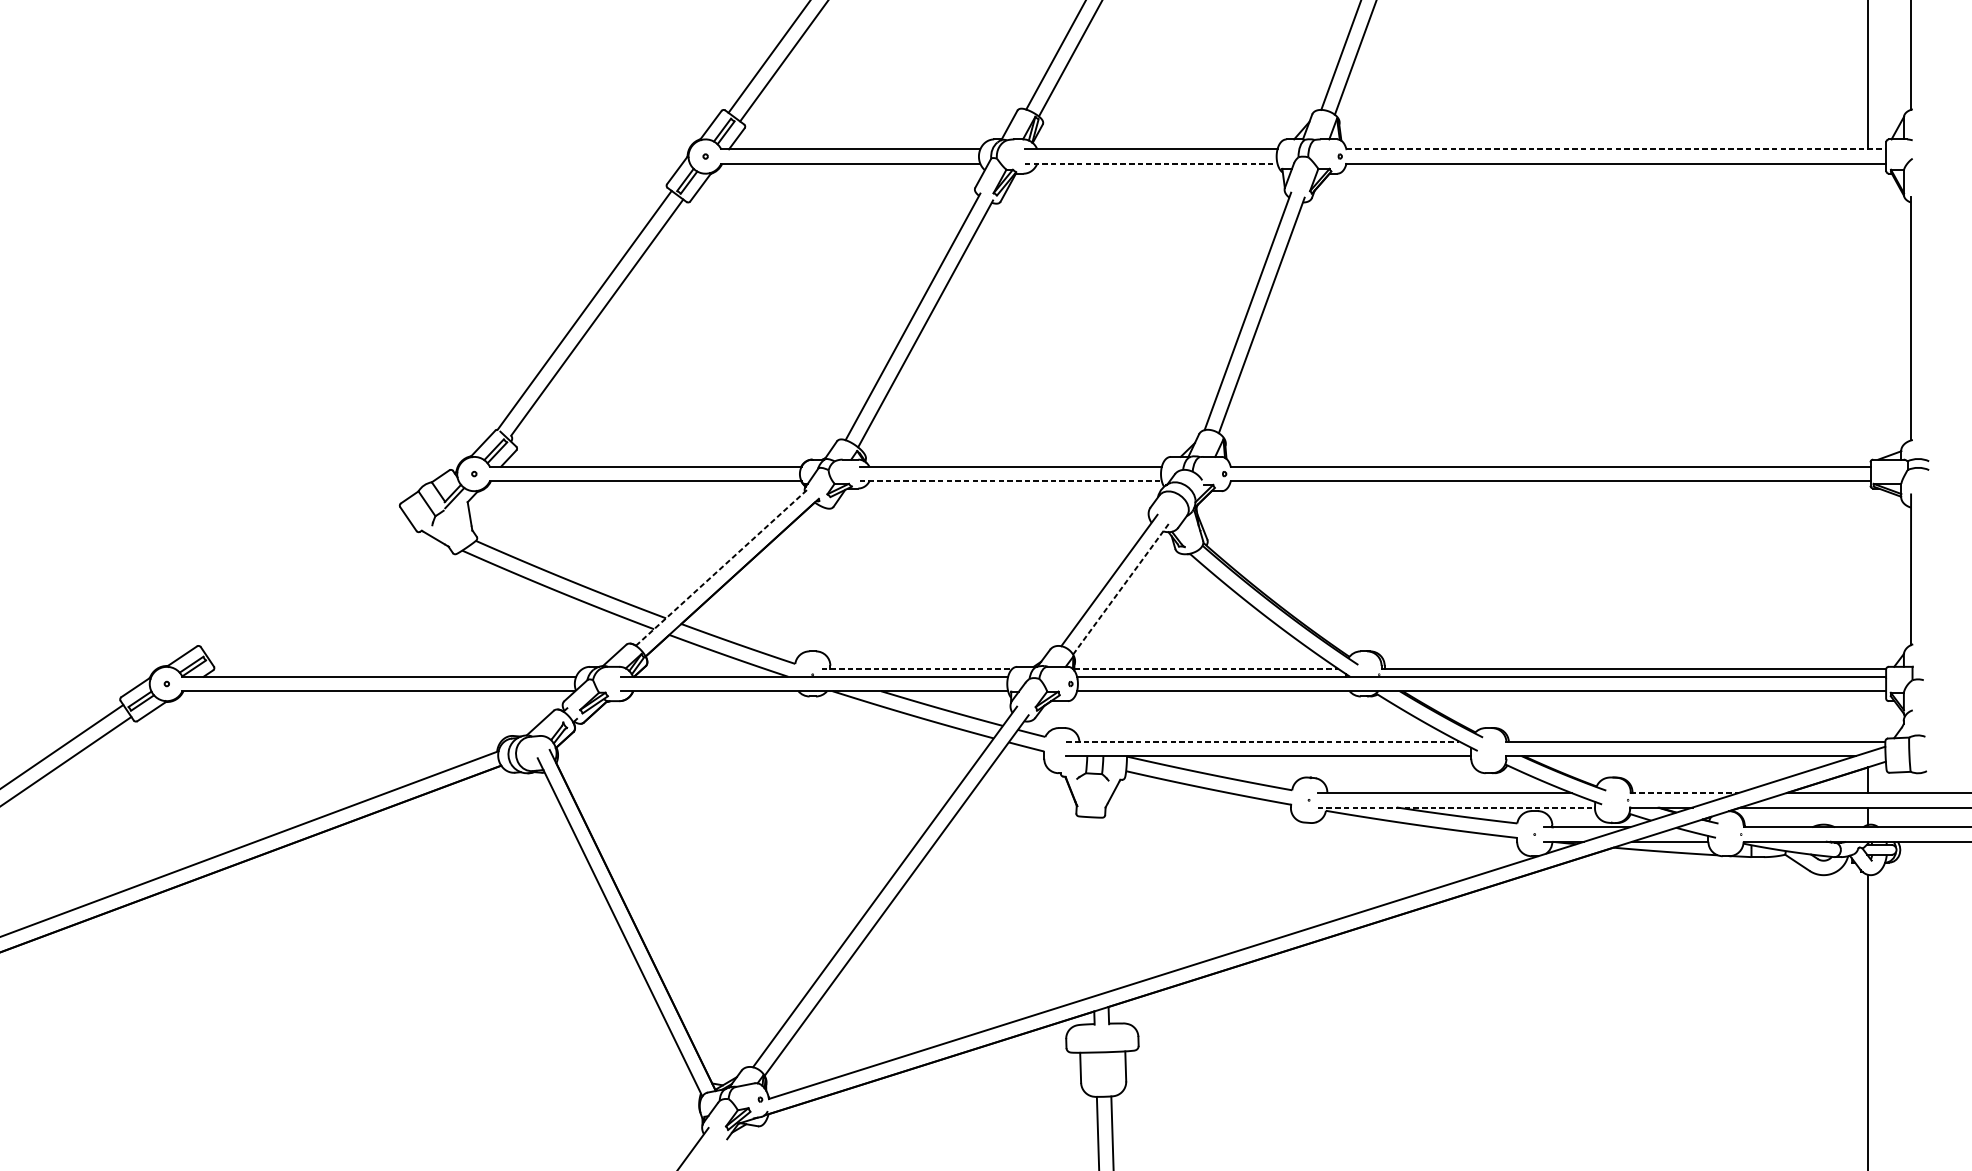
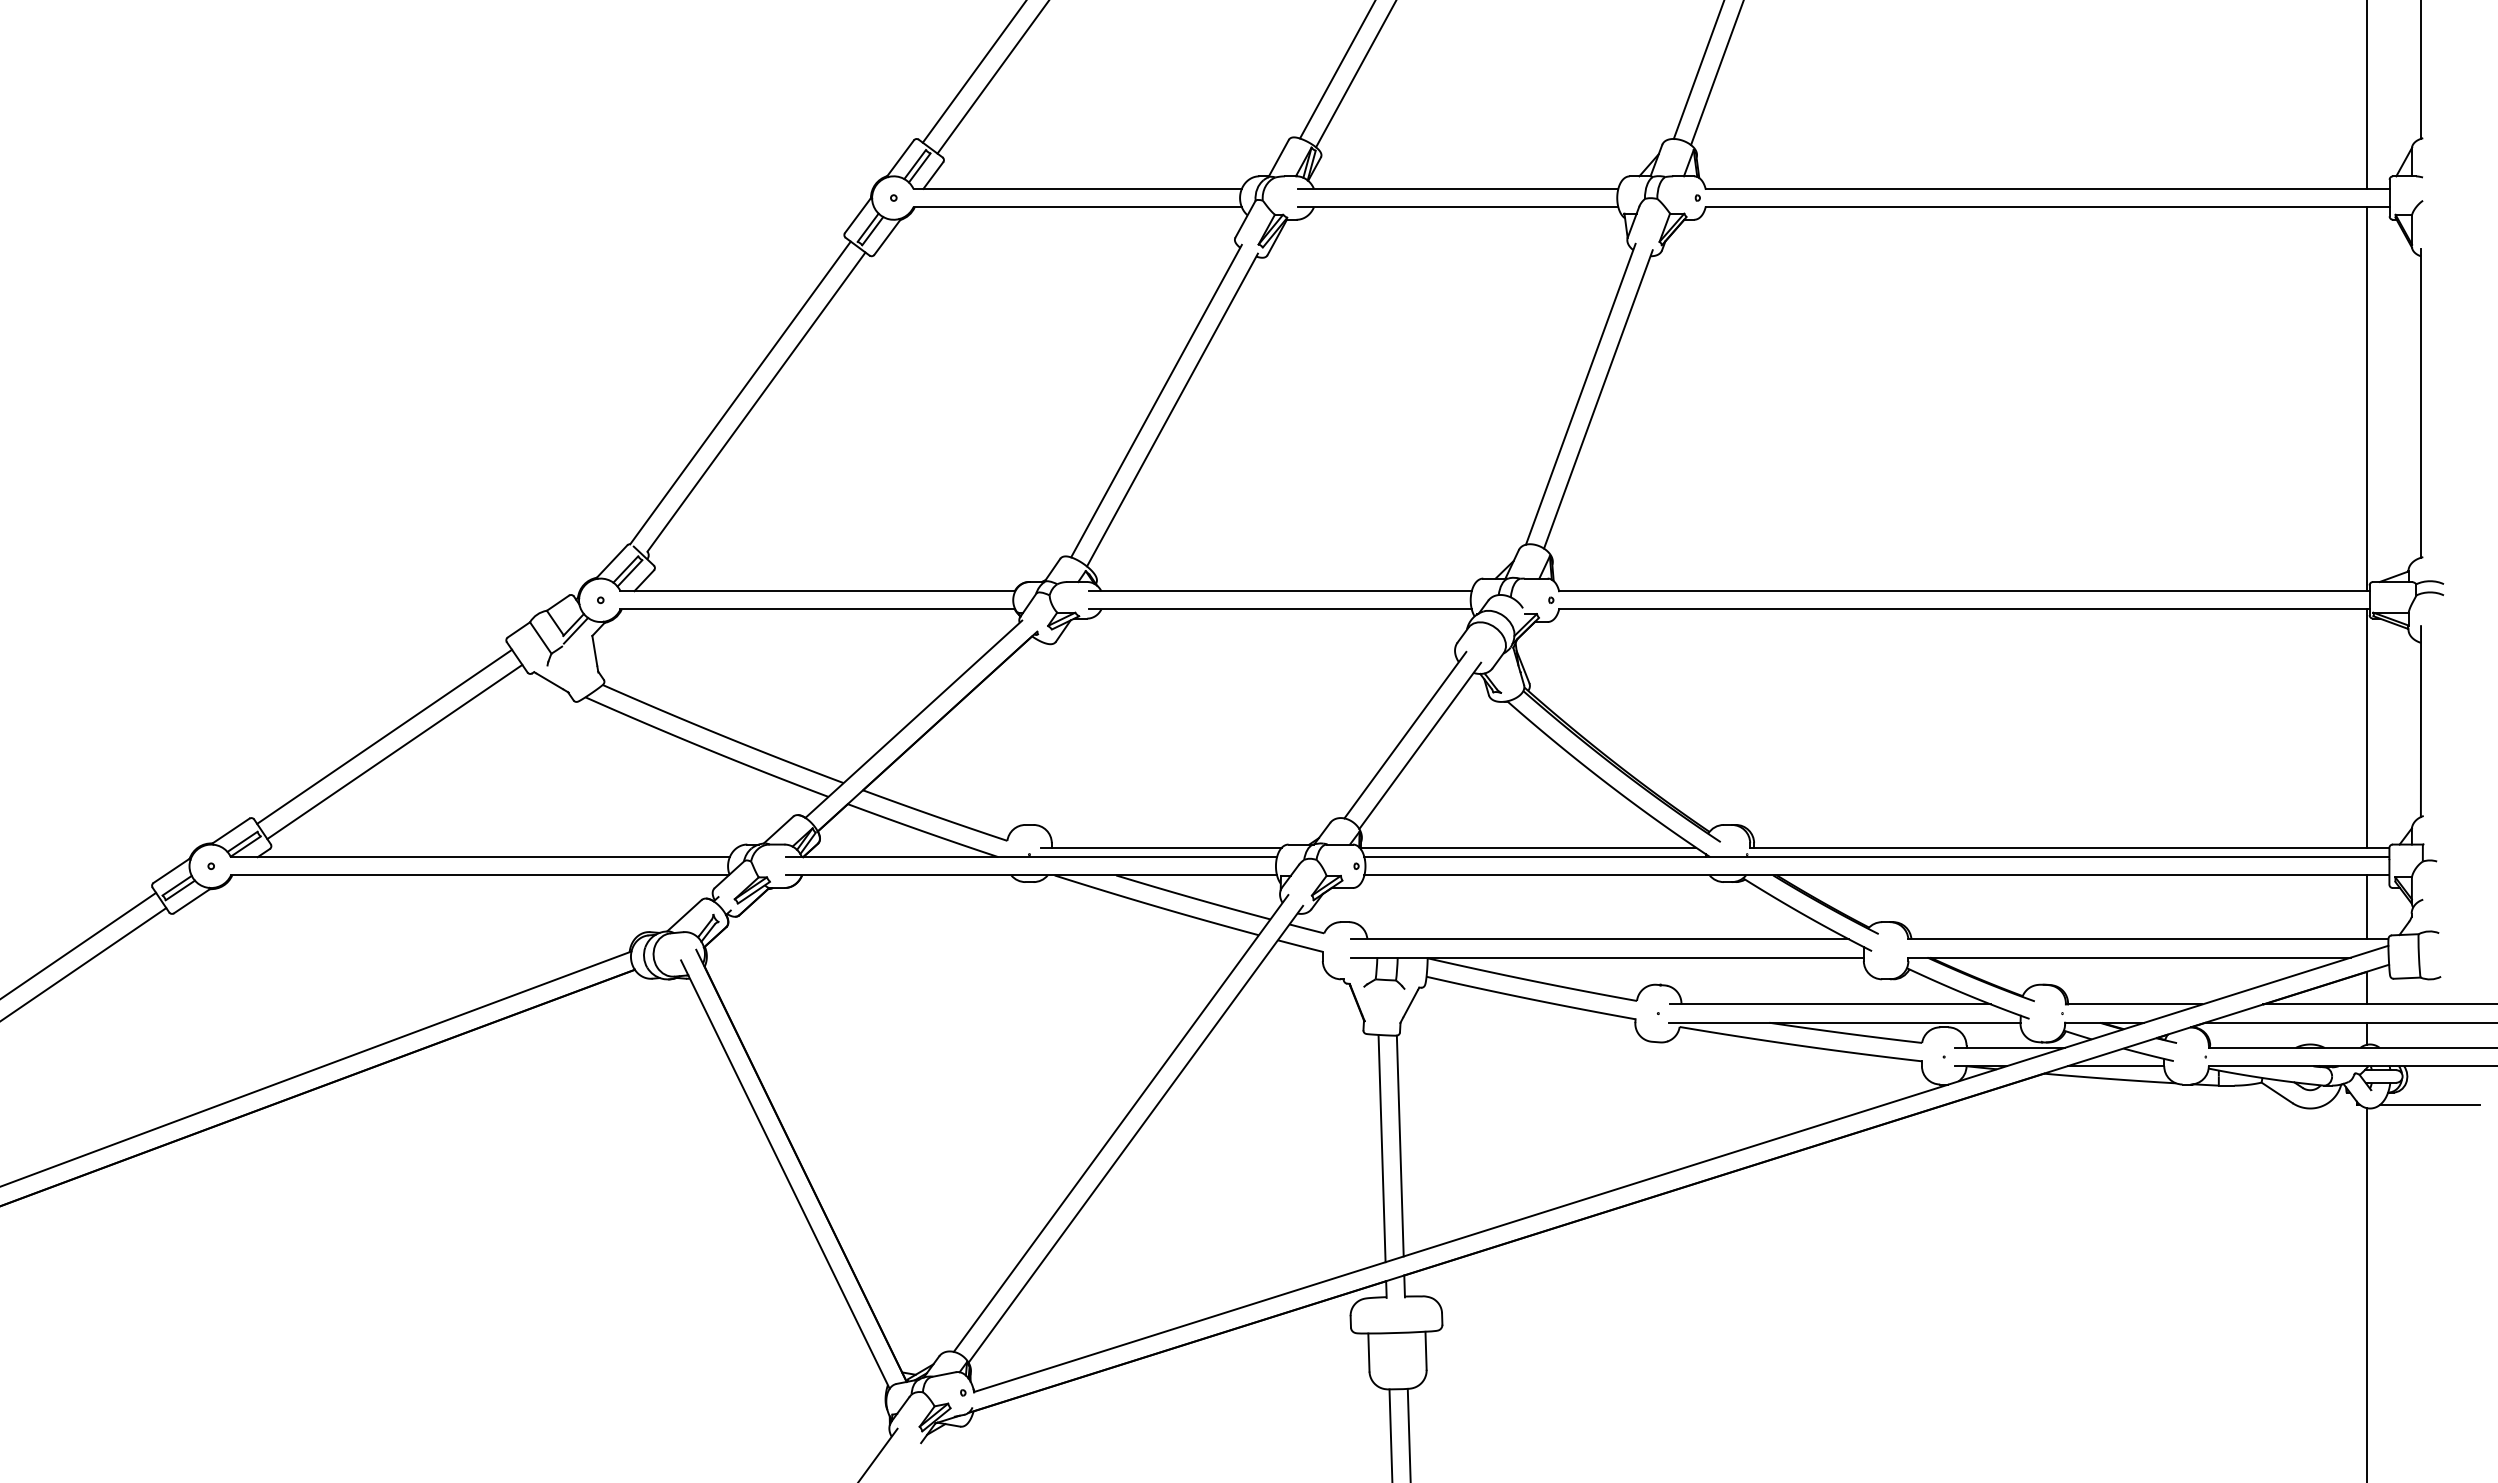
line: (1616, 149) -> (2047, 188), dashed -> solid
line: (1151, 164) -> (1458, 207), dashed -> solid
line: (1868, 315) -> (2366, 399), added
line: (1010, 481) -> (1280, 609), dashed -> solid
line: (721, 568) -> (913, 719), dashed -> solid
line: (1868, 575) -> (2366, 728), added
line: (303, 581) -> (384, 736), added
line: (1121, 588) -> (1420, 745), dashed -> solid
line: (311, 593) -> (394, 751), added
line: (916, 669) -> (1161, 847), dashed -> solid
line: (1206, 669) -> (1528, 847), dashed -> solid
line: (1868, 716) -> (2366, 907), added
line: (1263, 741) -> (1600, 939), dashed -> solid
line: (1684, 793) -> (2134, 1004), dashed -> solid
line: (1456, 807) -> (1844, 1022), dashed -> solid
line: (1917, 872) -> (2429, 1105), added
line: (1104, 904) -> (1399, 1145), added
line: (1090, 906) -> (1381, 1148), added

